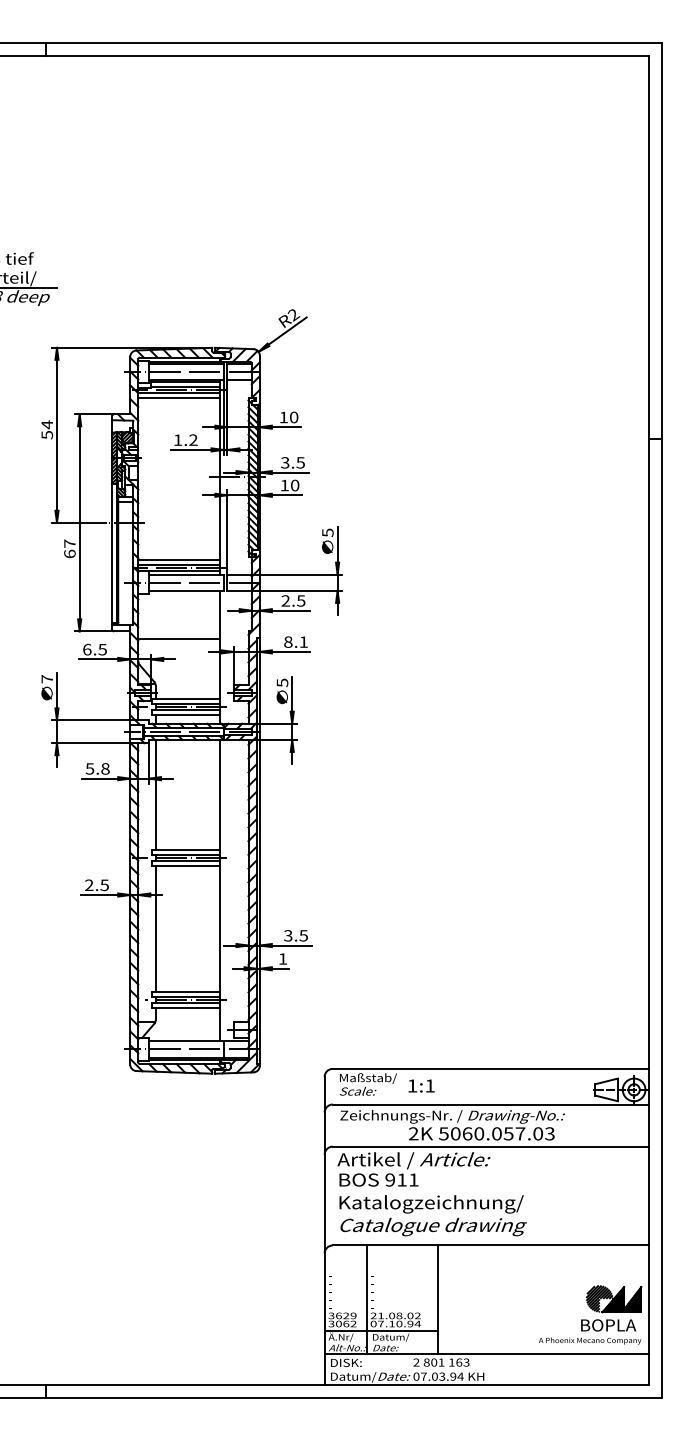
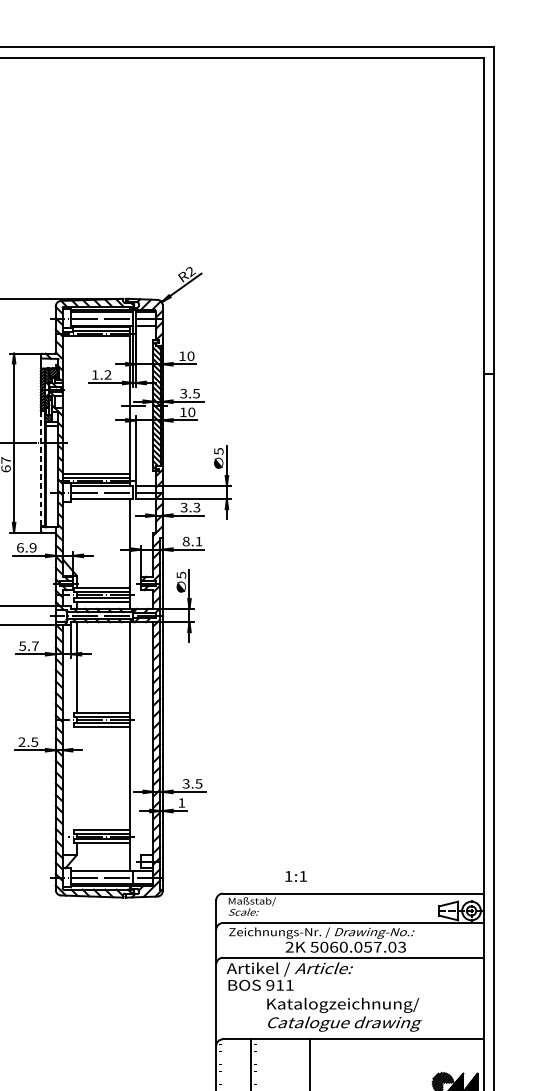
line: (179, 398) -> (96, 340), removed
line: (112, 552) -> (41, 467), solid -> dashed
text: (293, 600) -> (190, 507), 2.5 -> 3.3
line: (179, 638) -> (96, 538), removed
text: (102, 649) -> (32, 547), 6.5 -> 6.9
text: (105, 768) -> (35, 645), 5.8 -> 5.7
line: (155, 928) -> (76, 777), removed
text: (421, 1085) -> (296, 876), moved
text: (432, 1215) -> (343, 1014), moved

